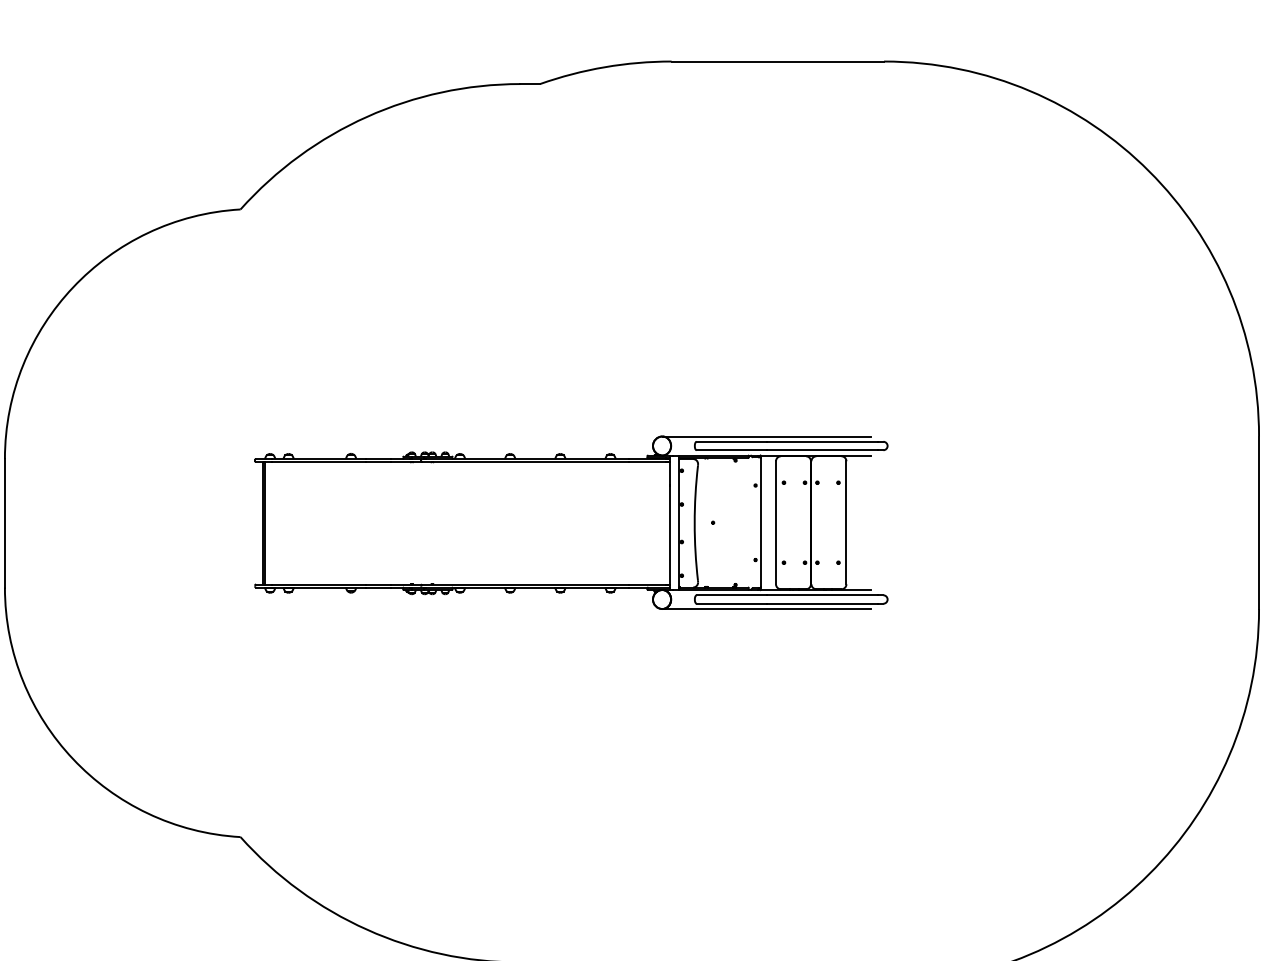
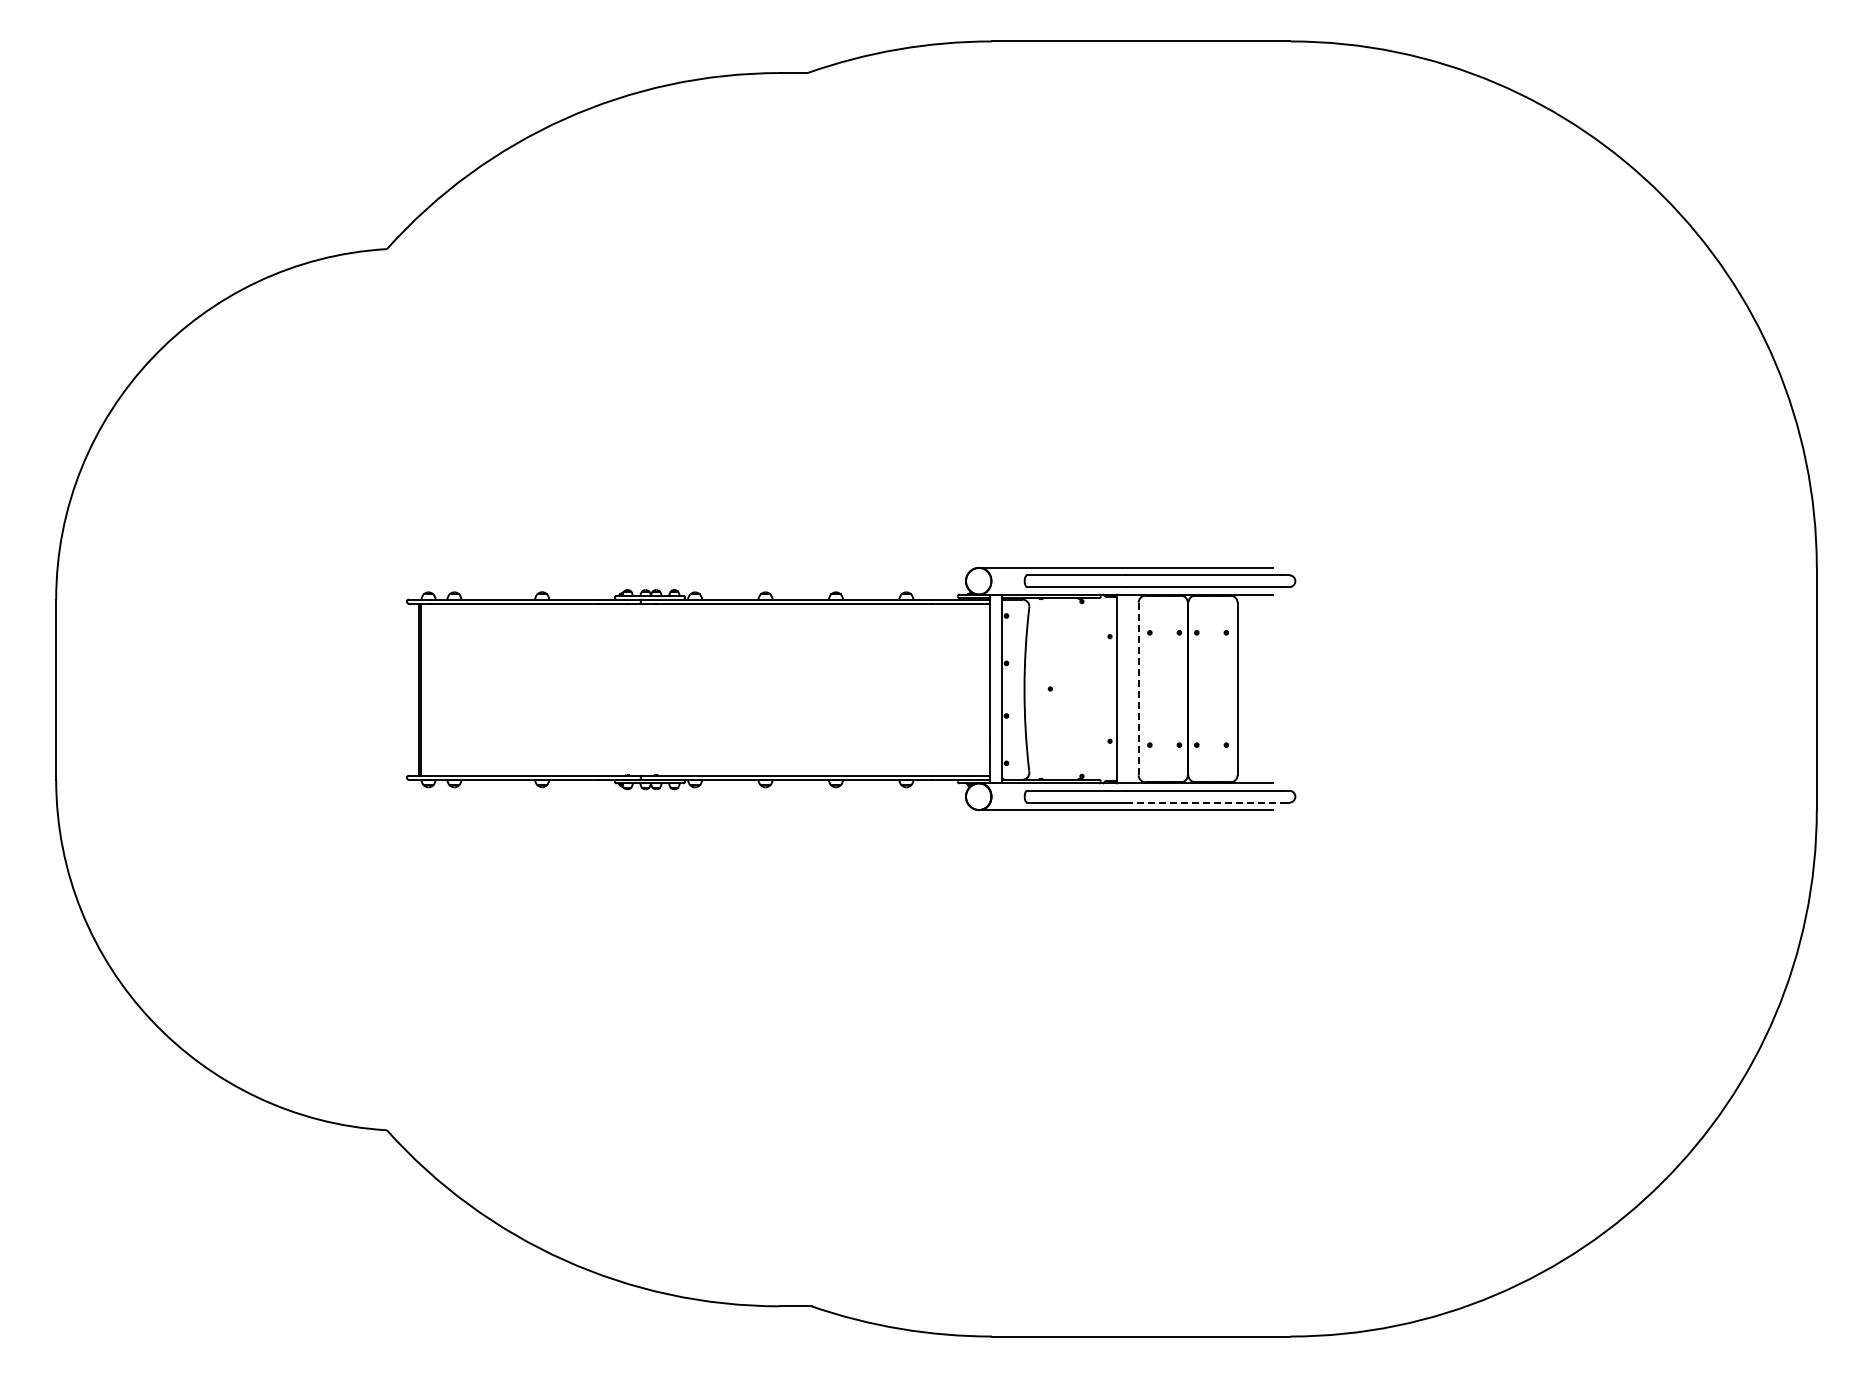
line: (775, 523) -> (1138, 689), solid -> dashed
line: (822, 603) -> (1204, 802), solid -> dashed

